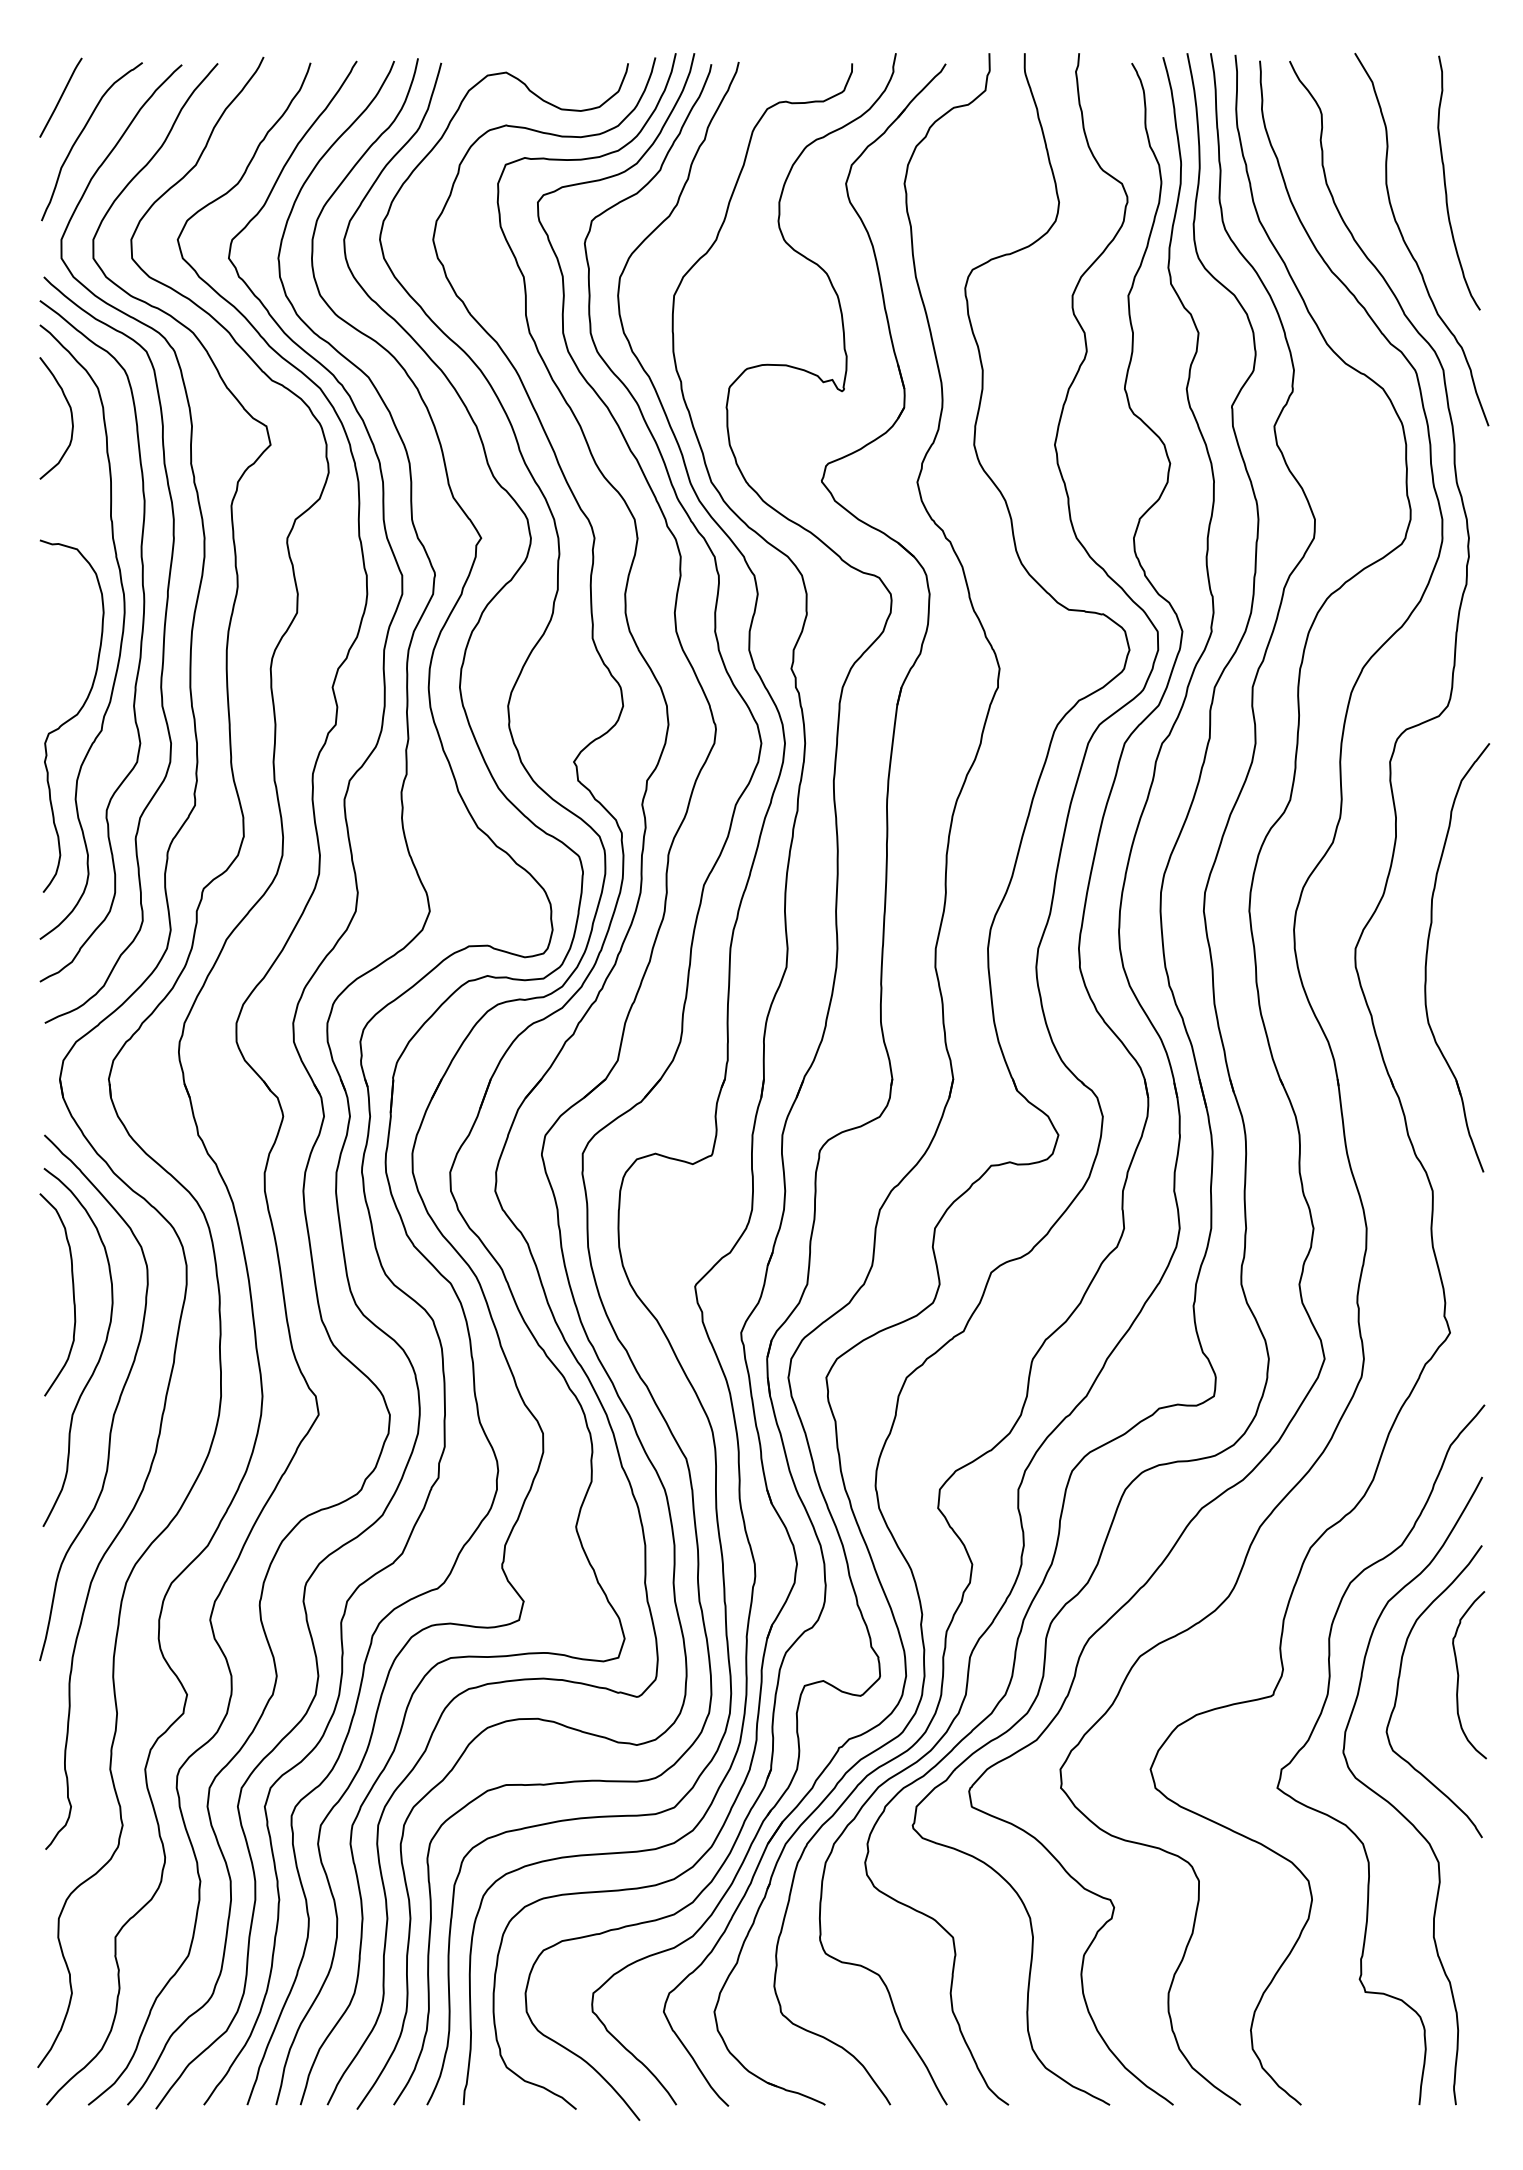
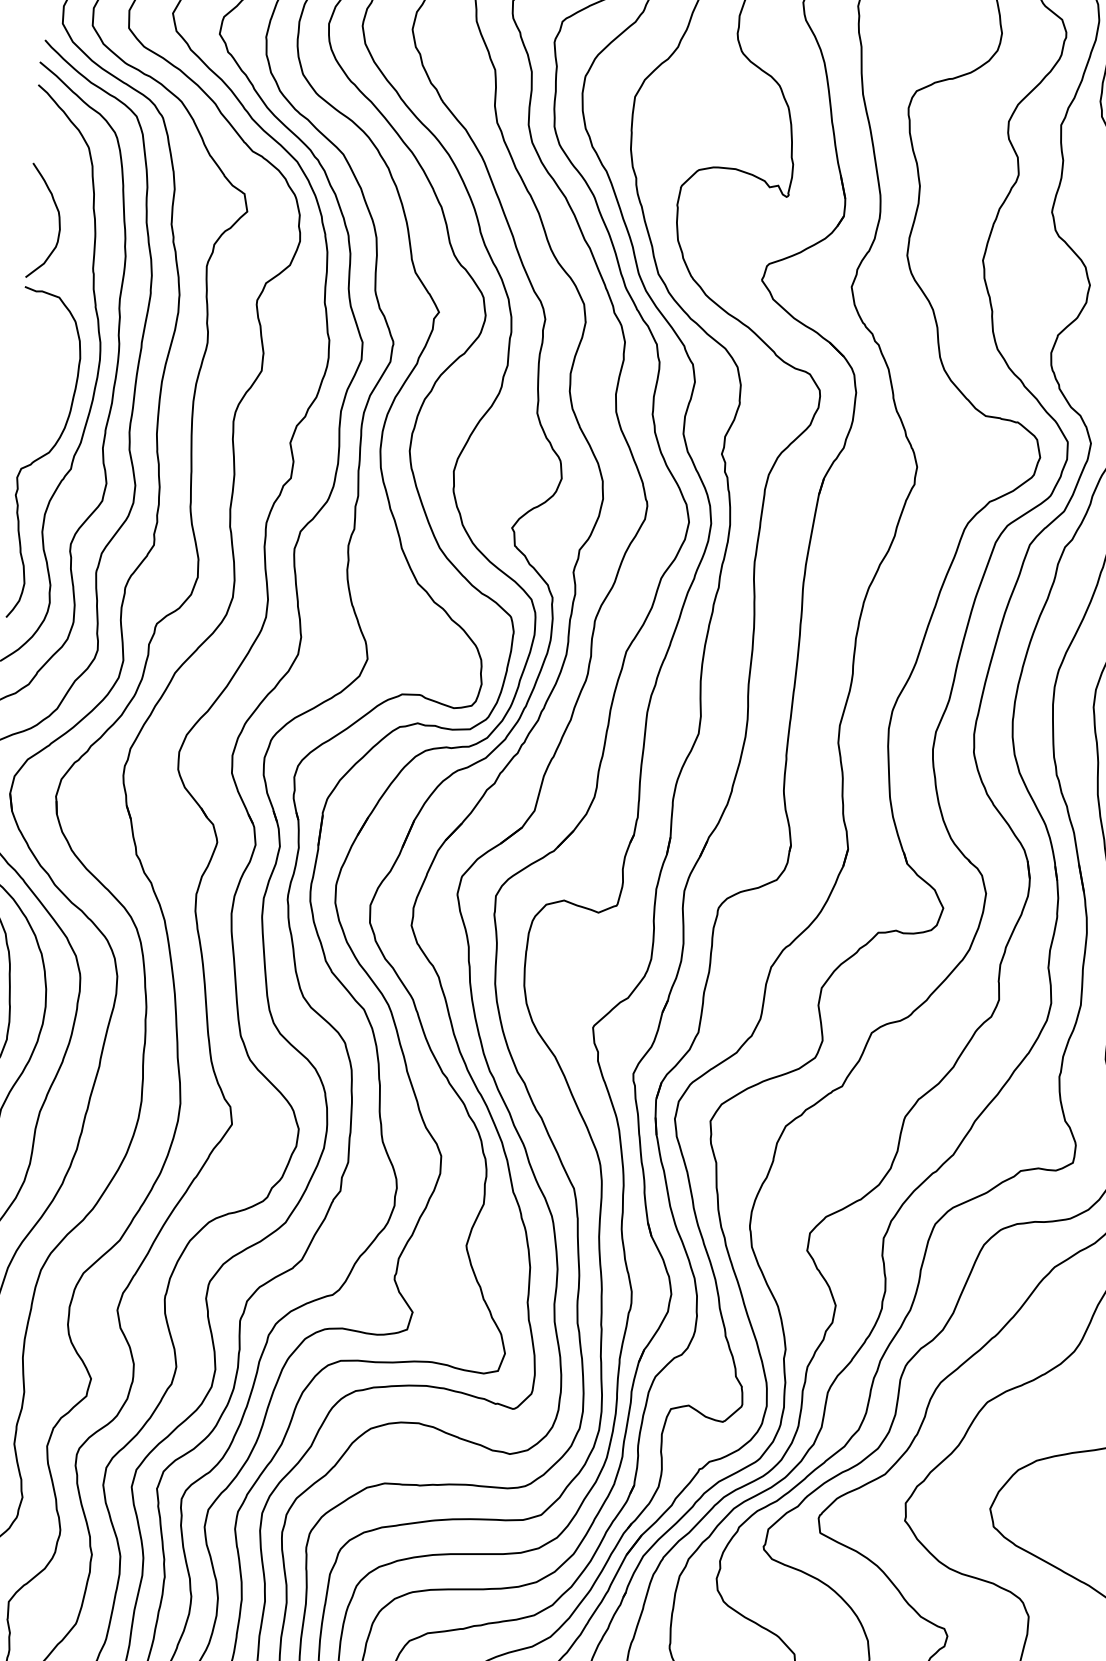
curve: (70, 413) -> (58, 217), moved

